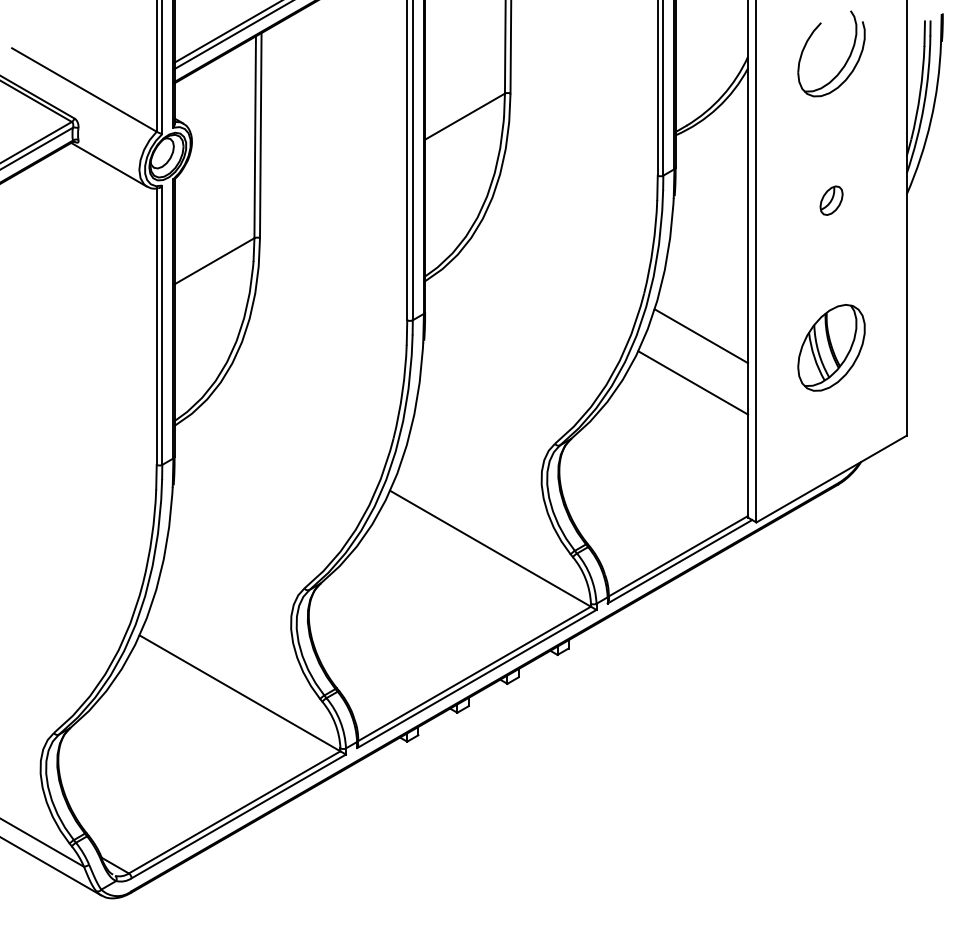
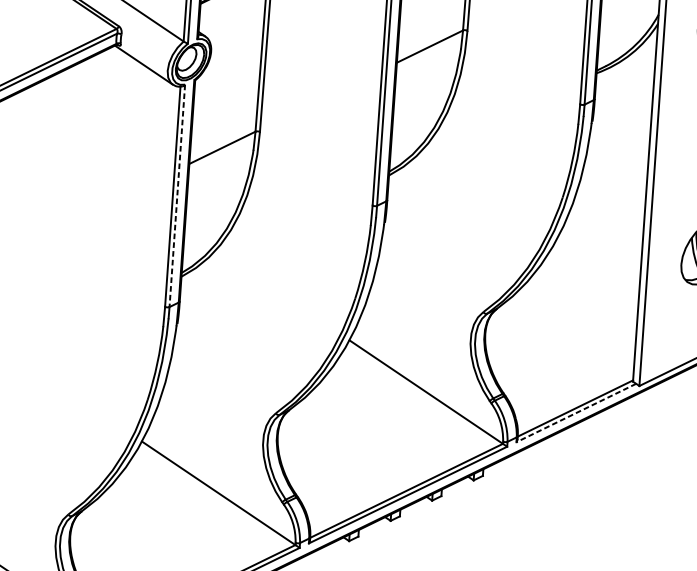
line: (162, 325) -> (177, 196), solid -> dashed
line: (701, 336) -> (606, 234), removed
line: (693, 382) -> (597, 271), removed
line: (679, 562) -> (575, 413), solid -> dashed

